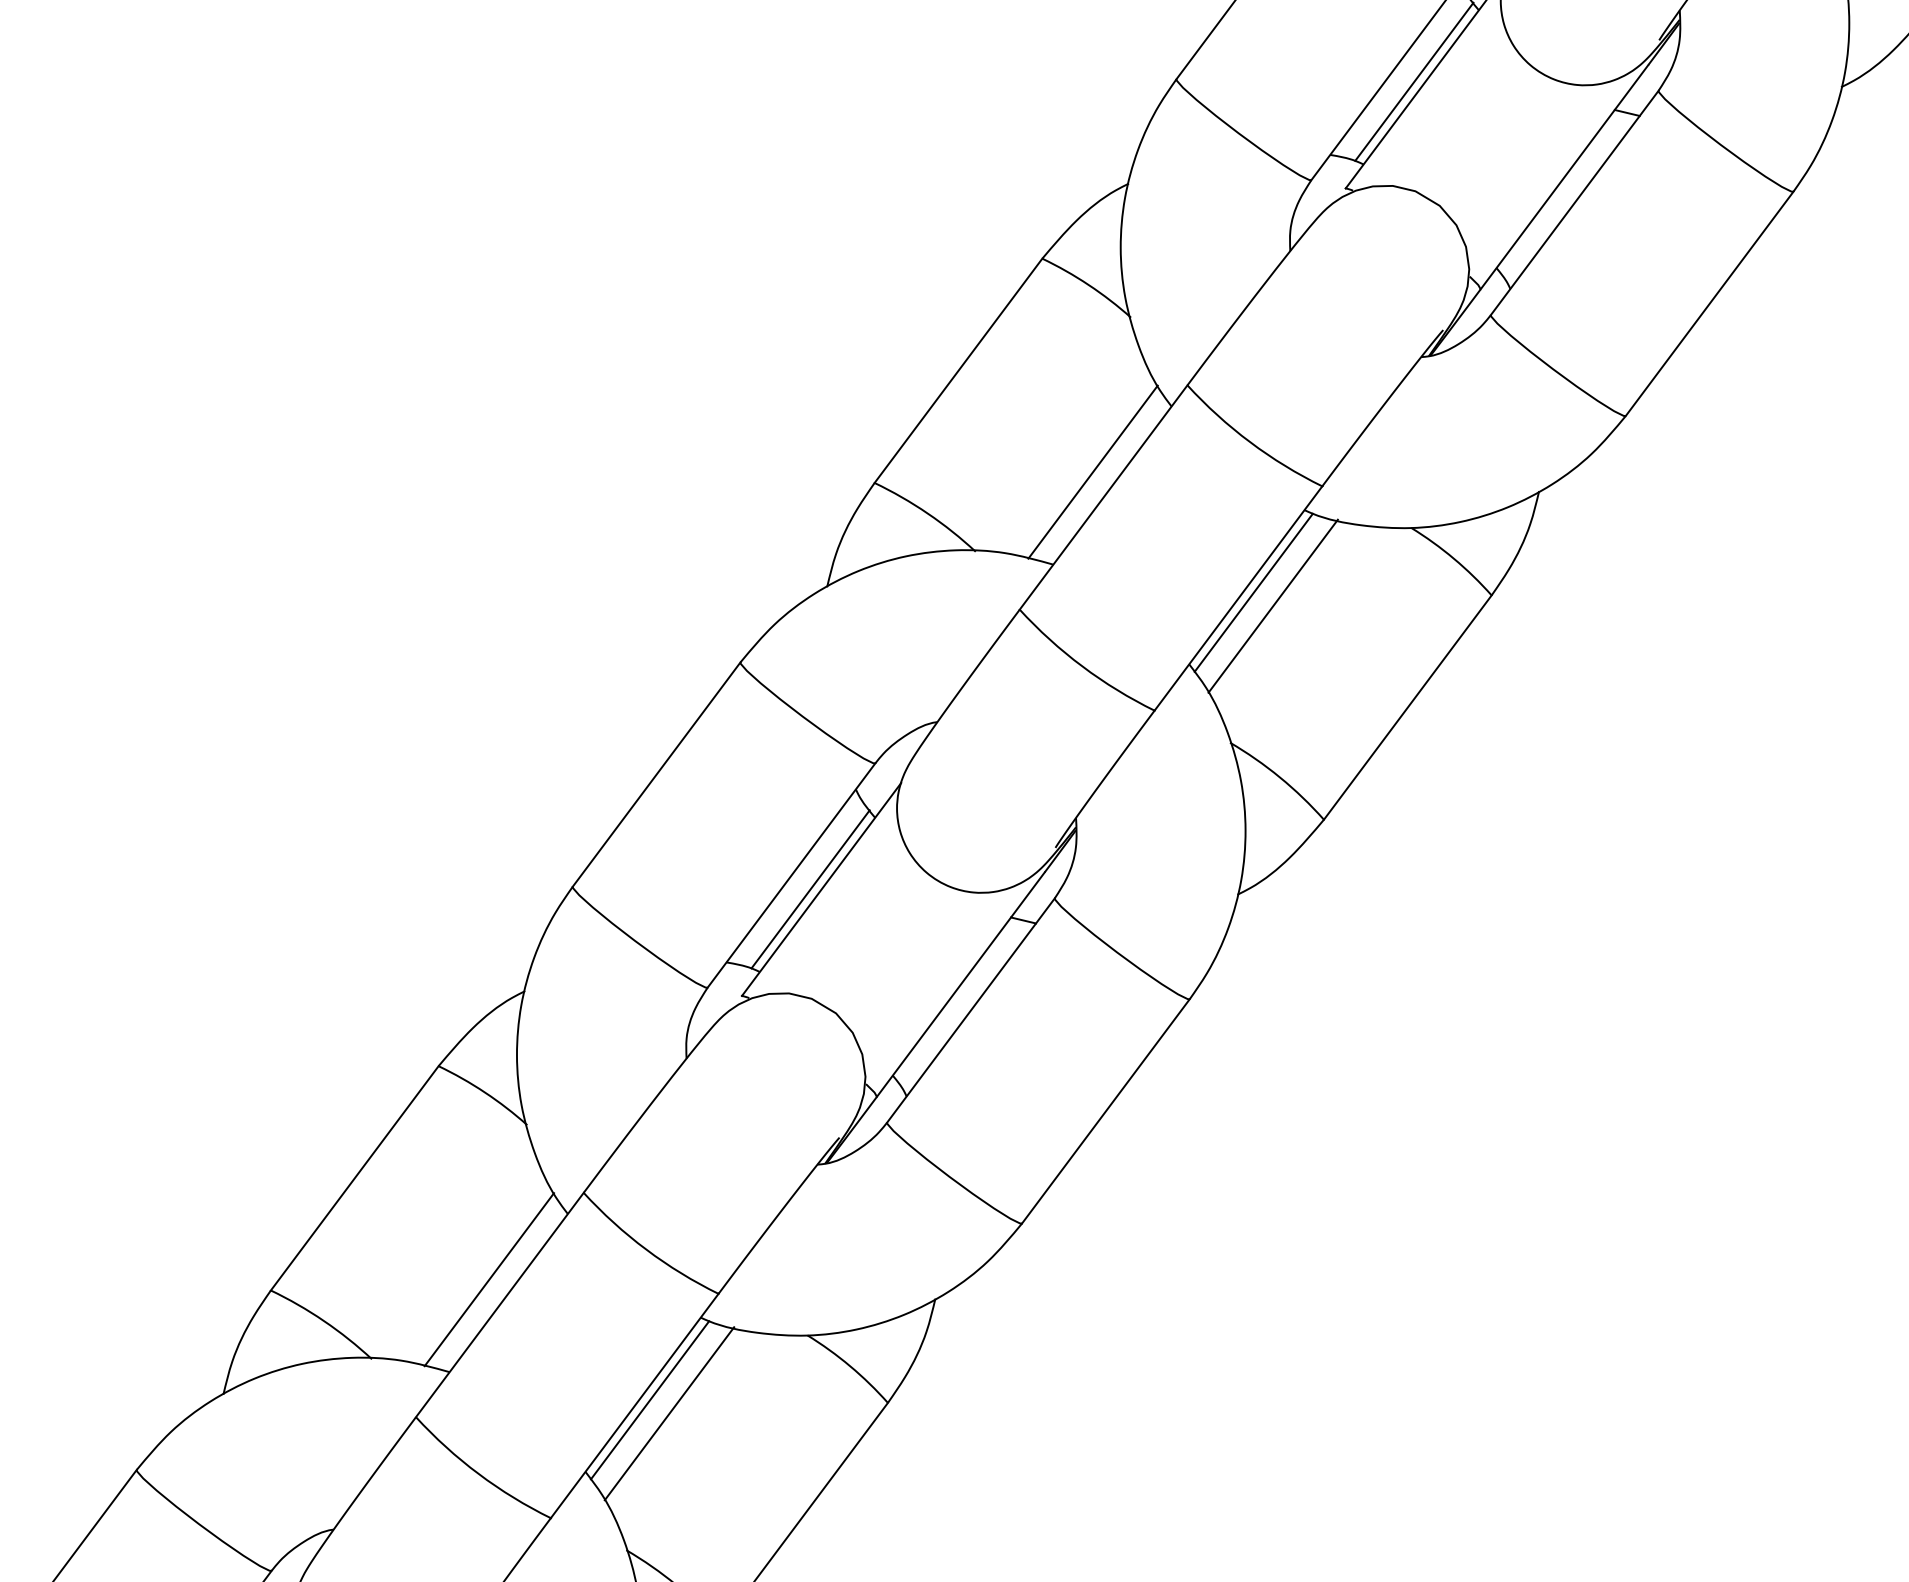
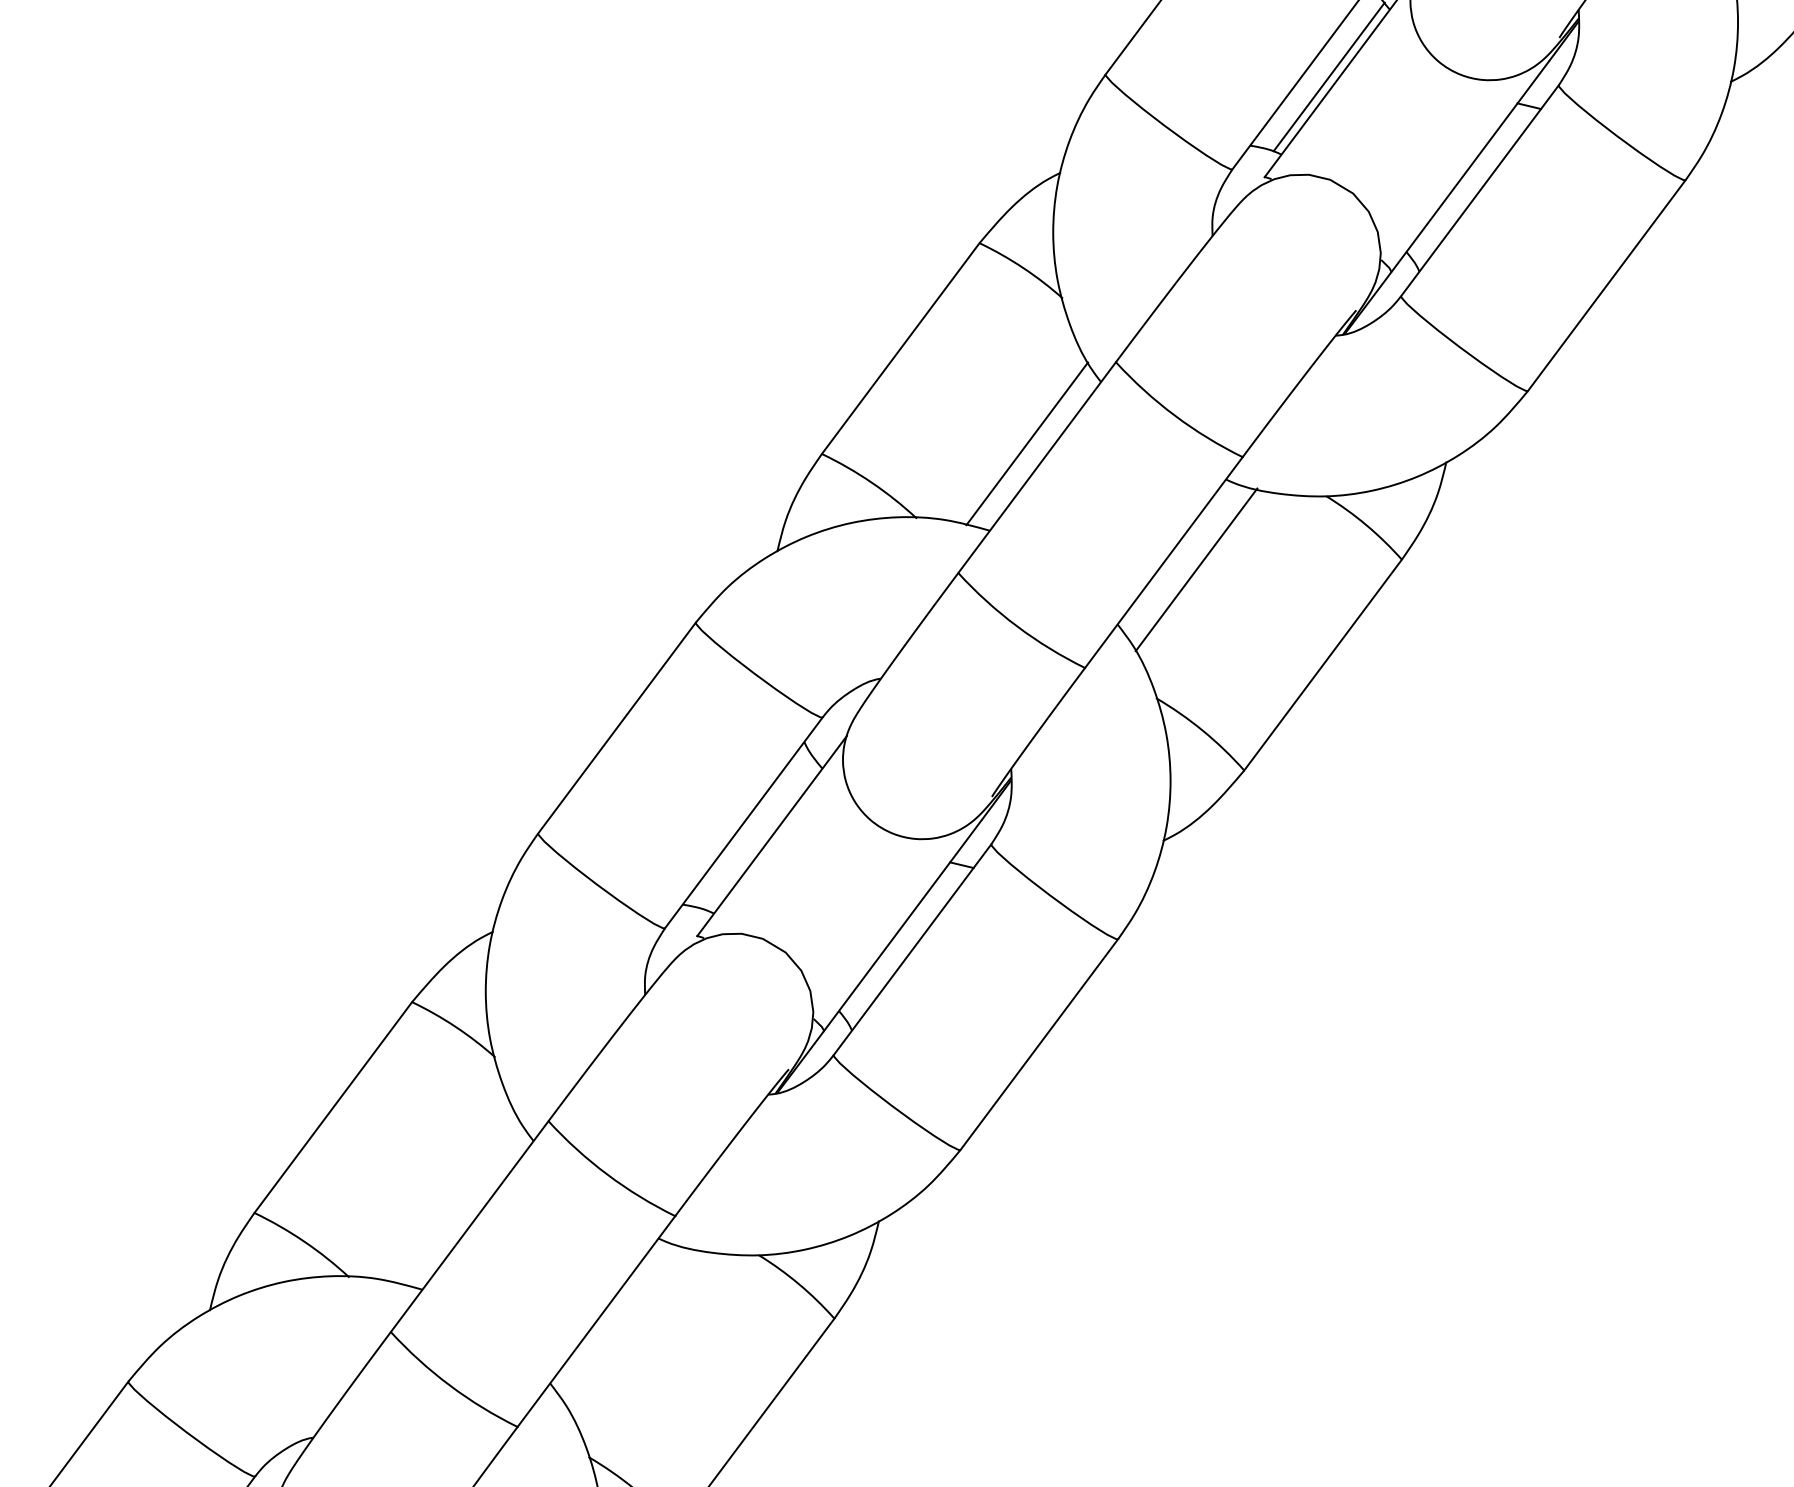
line: (1253, 592) -> (1178, 556), removed
line: (810, 889) -> (761, 836), removed
line: (489, 1279) -> (459, 1202), removed
line: (649, 1400) -> (610, 1316), removed
line: (669, 1413) -> (629, 1328), removed

